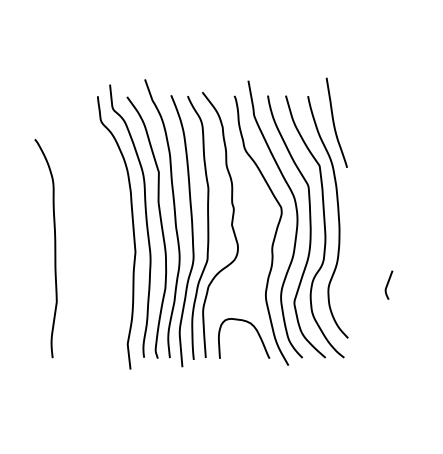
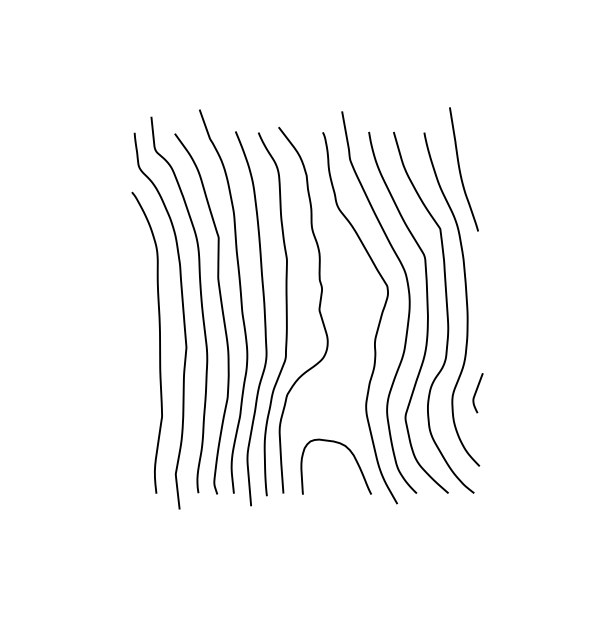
curve: (54, 248) -> (158, 342), moved
curve: (388, 284) -> (477, 392), moved

